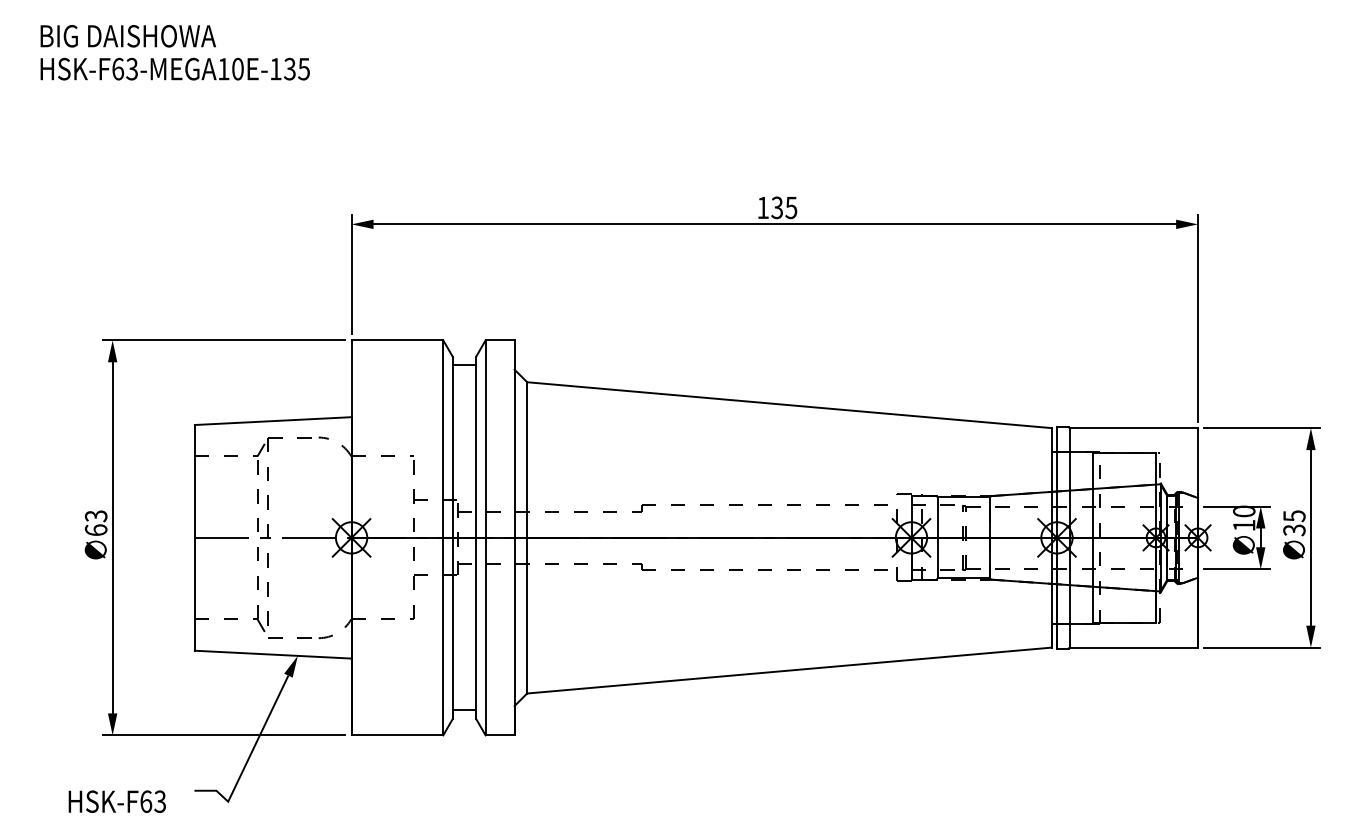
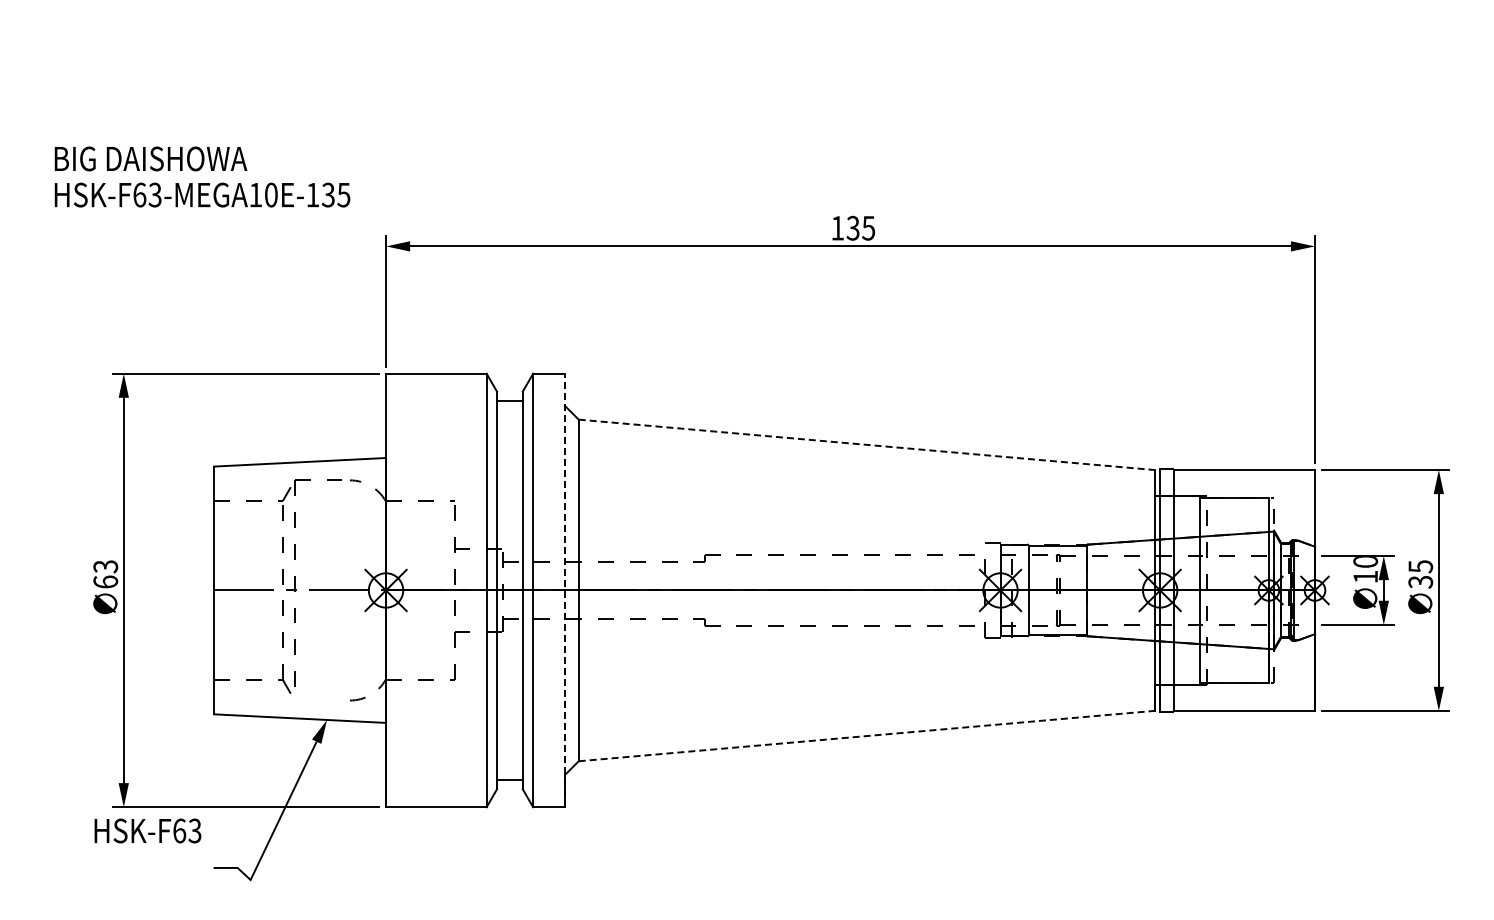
text: (175, 52) -> (202, 176), moved
line: (790, 404) -> (867, 444), solid -> dashed
line: (514, 537) -> (564, 590), solid -> dashed
line: (282, 638) -> (310, 700), removed
line: (790, 670) -> (867, 736), solid -> dashed
text: (116, 801) -> (147, 830), moved

